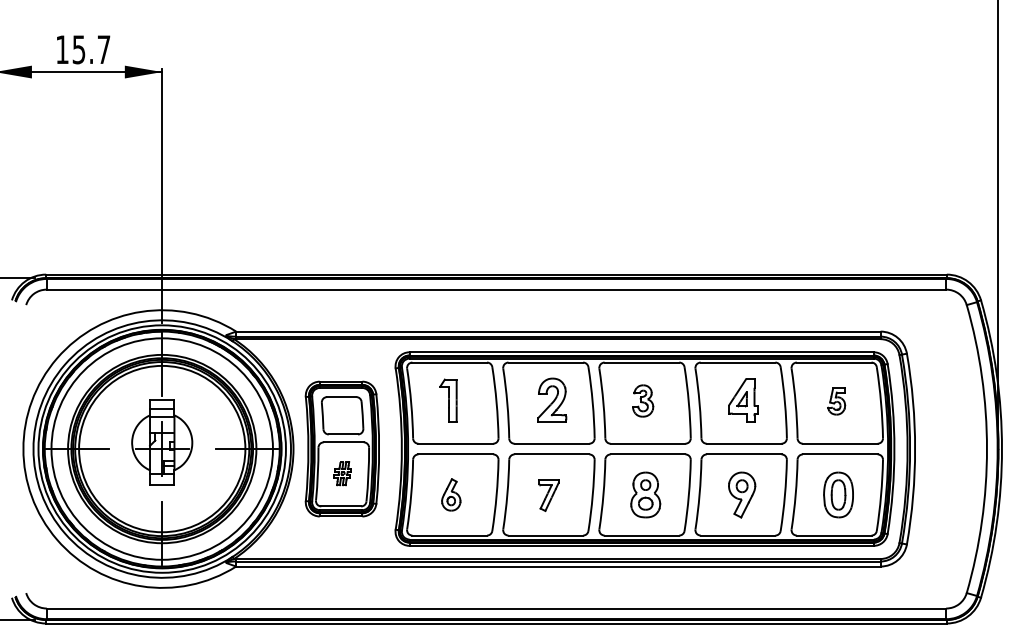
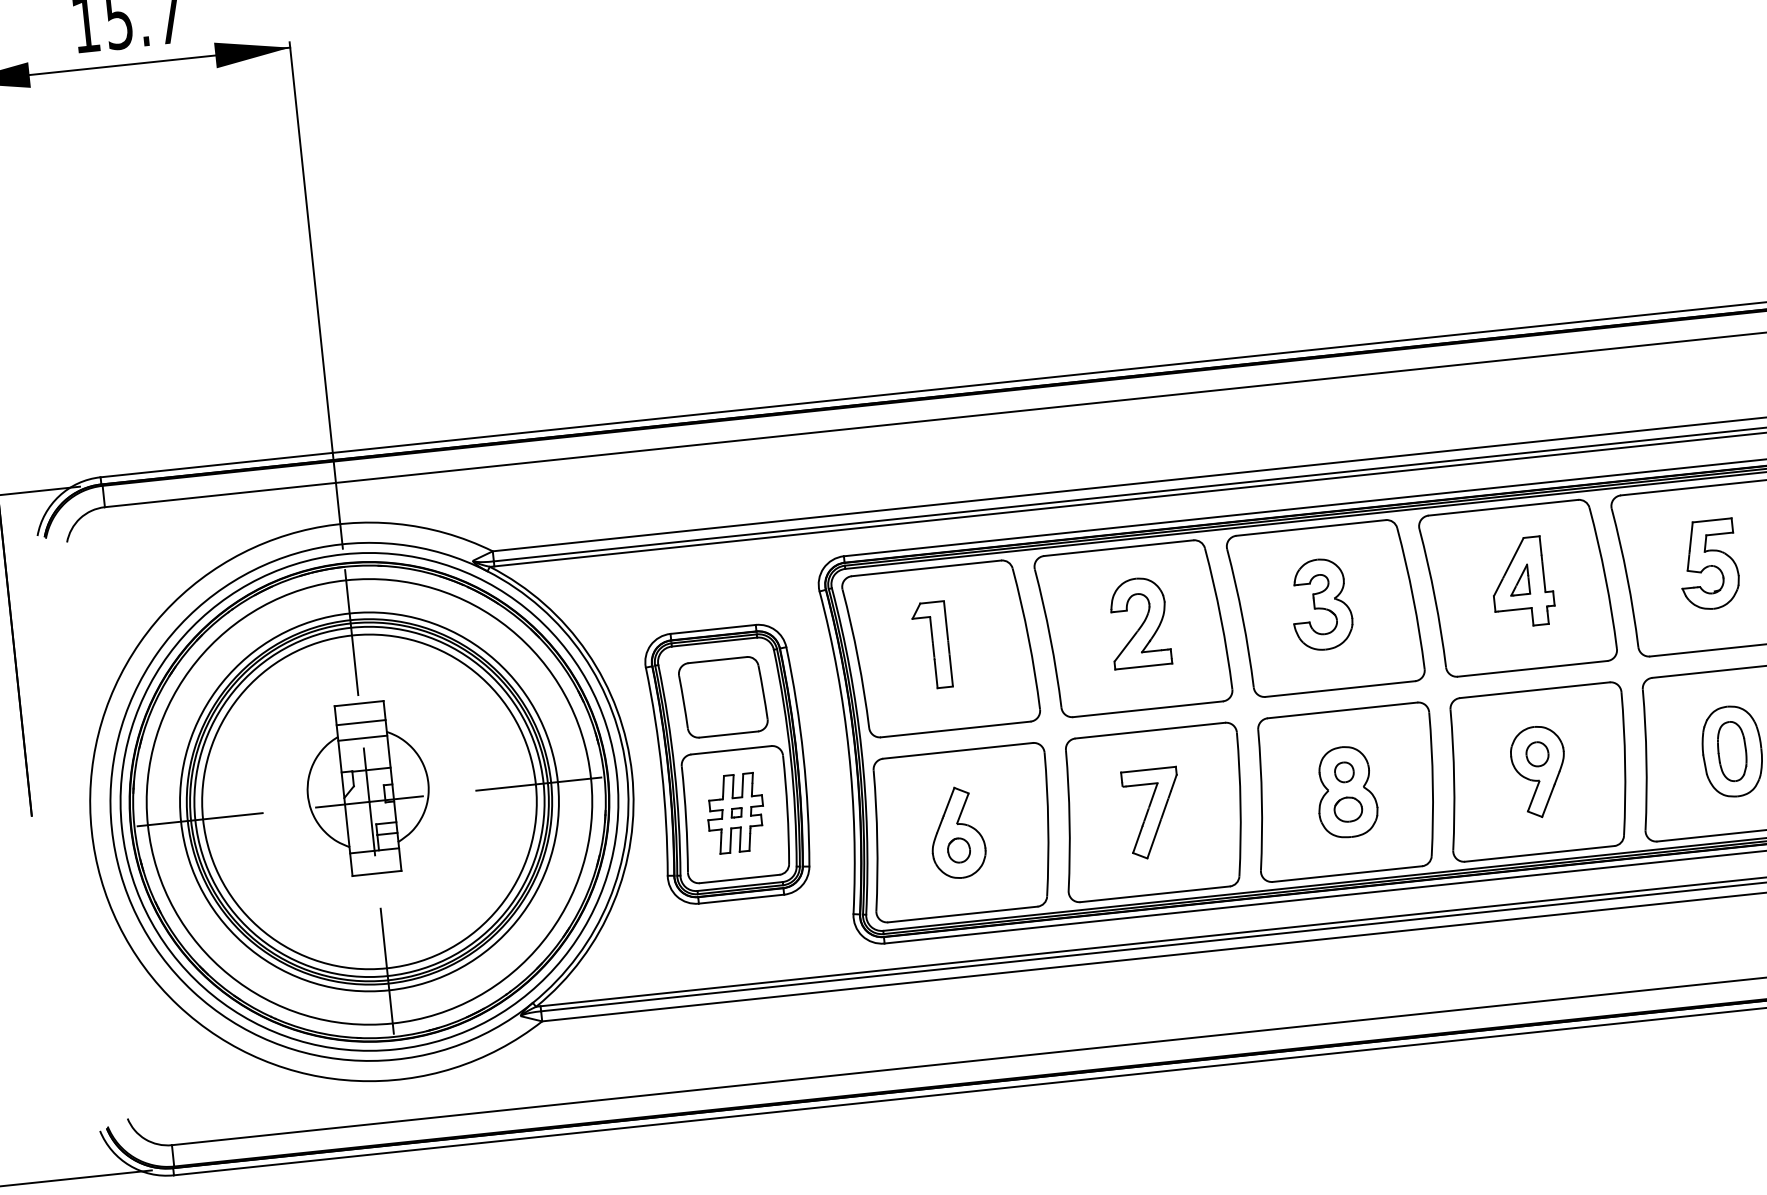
part: (642, 400) -> (1320, 603), size x1.43
part: (836, 401) -> (1708, 564), size x1.67
part: (342, 473) -> (735, 812), size x1.67
part: (451, 494) -> (957, 831), size x1.43
part: (548, 495) -> (1152, 813), size x1.43

